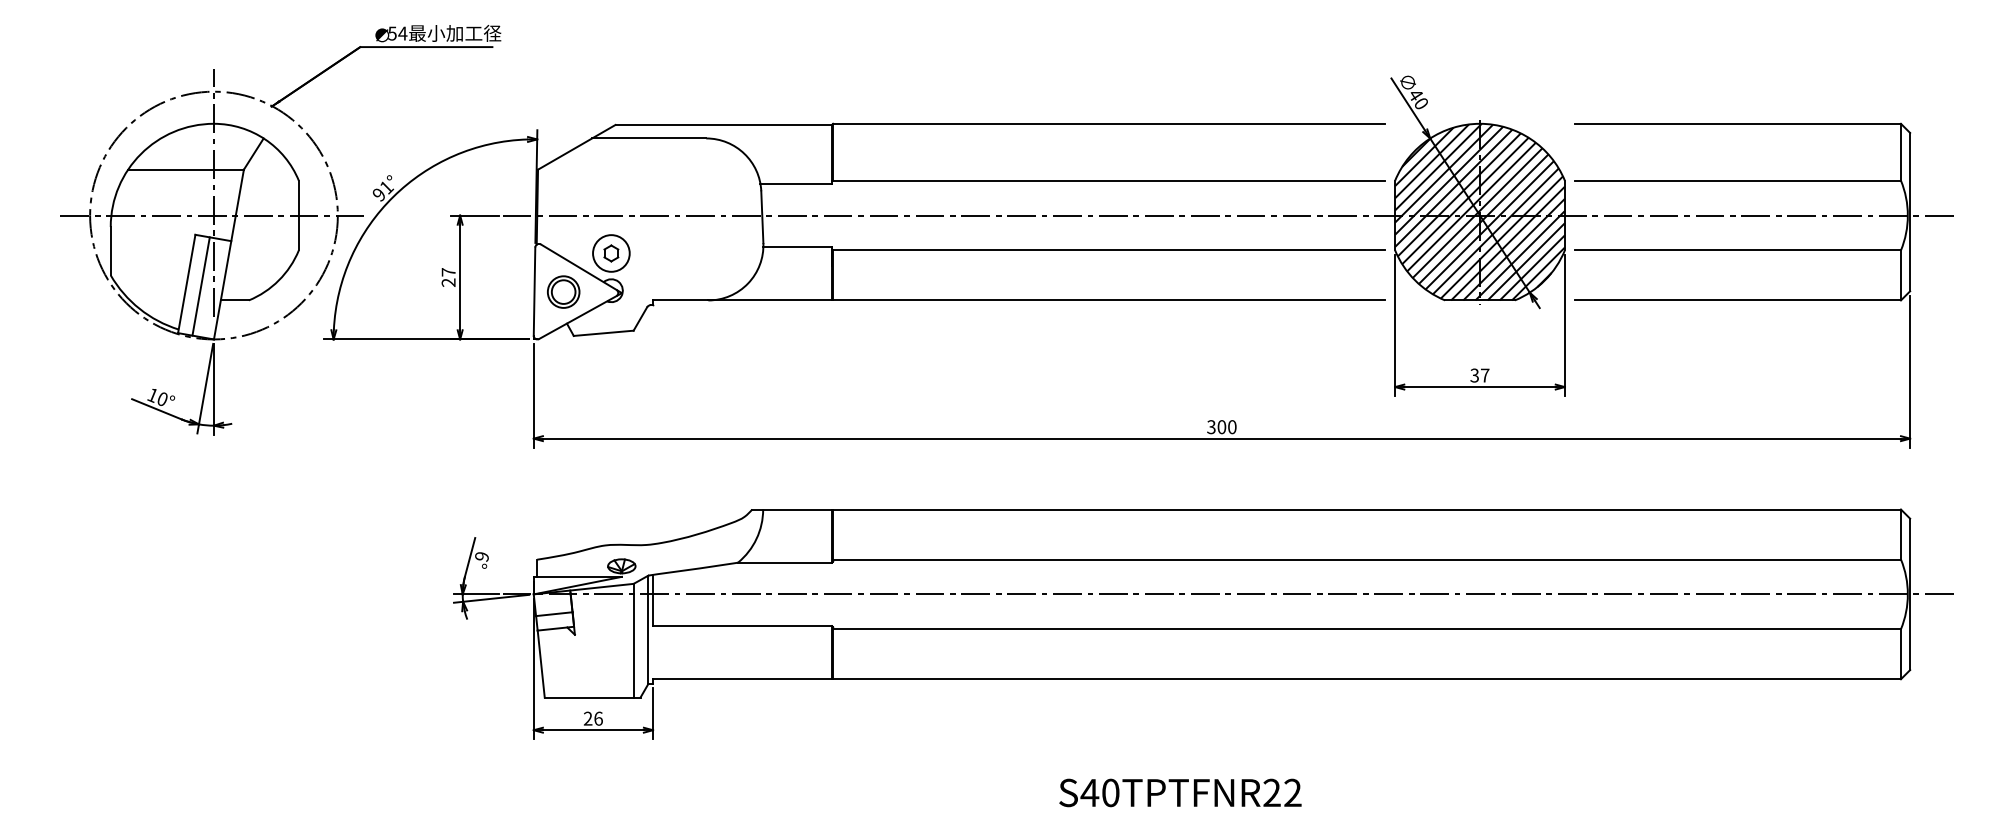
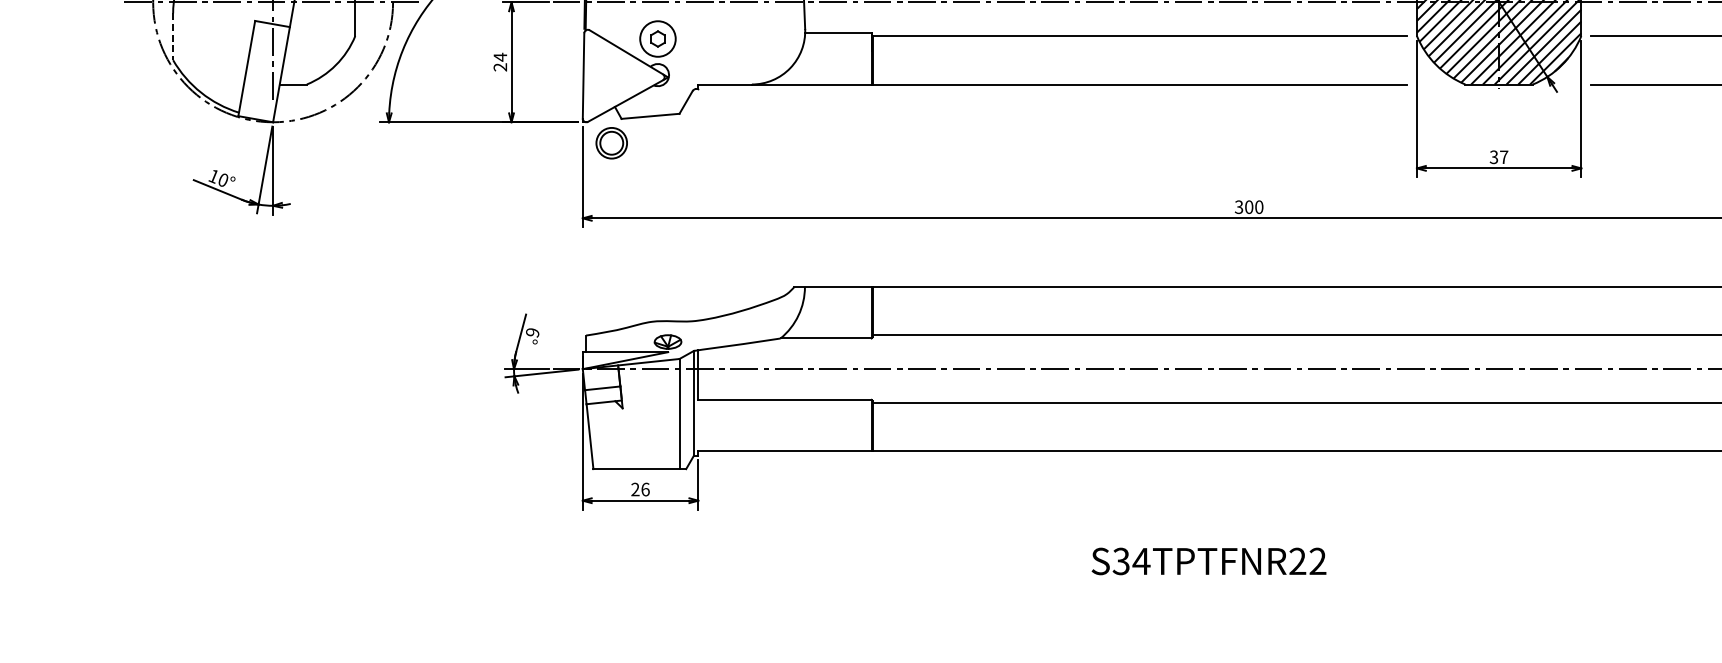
line: (110, 251) -> (172, 37), solid -> dashed
text: (448, 272) -> (500, 57), 27 -> 24
line: (200, 286) -> (260, 71), removed
part: (563, 291) -> (611, 142), moved
text: (1100, 792) -> (1131, 561), S40TPTFNR22 -> S34TPTFNR22

